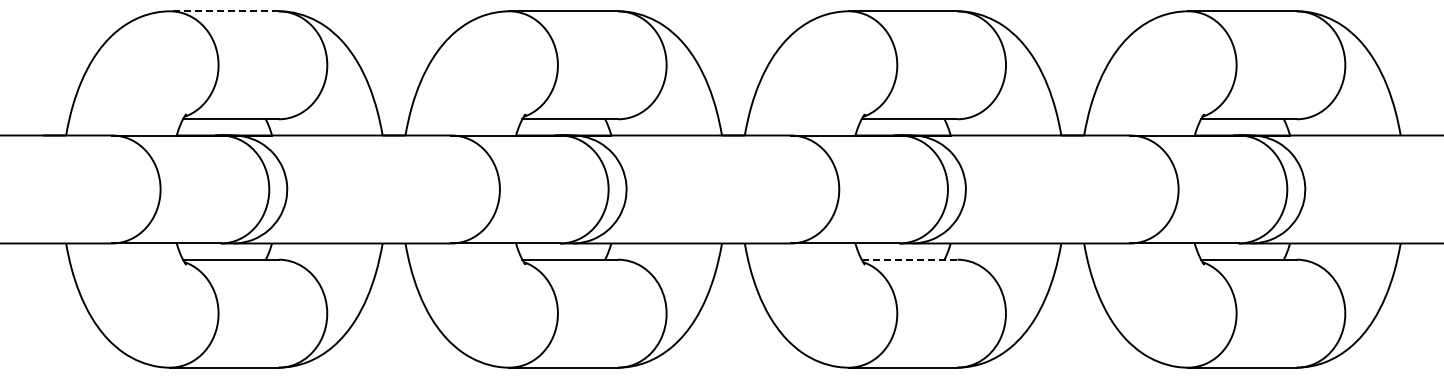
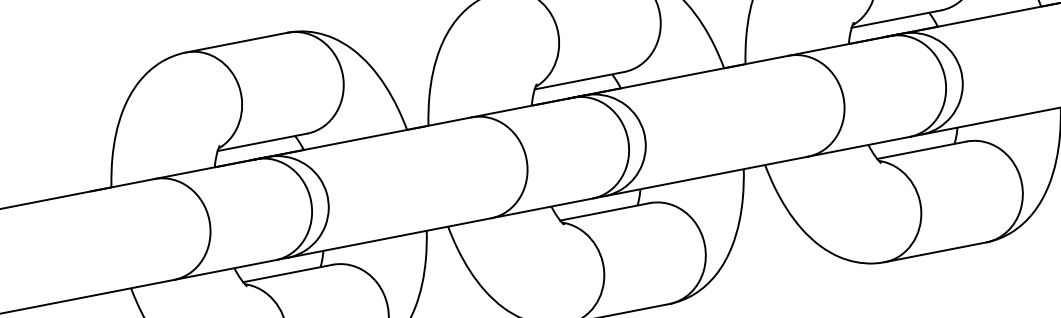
line: (223, 11) -> (235, 42), dashed -> solid
line: (909, 259) -> (921, 150), dashed -> solid

